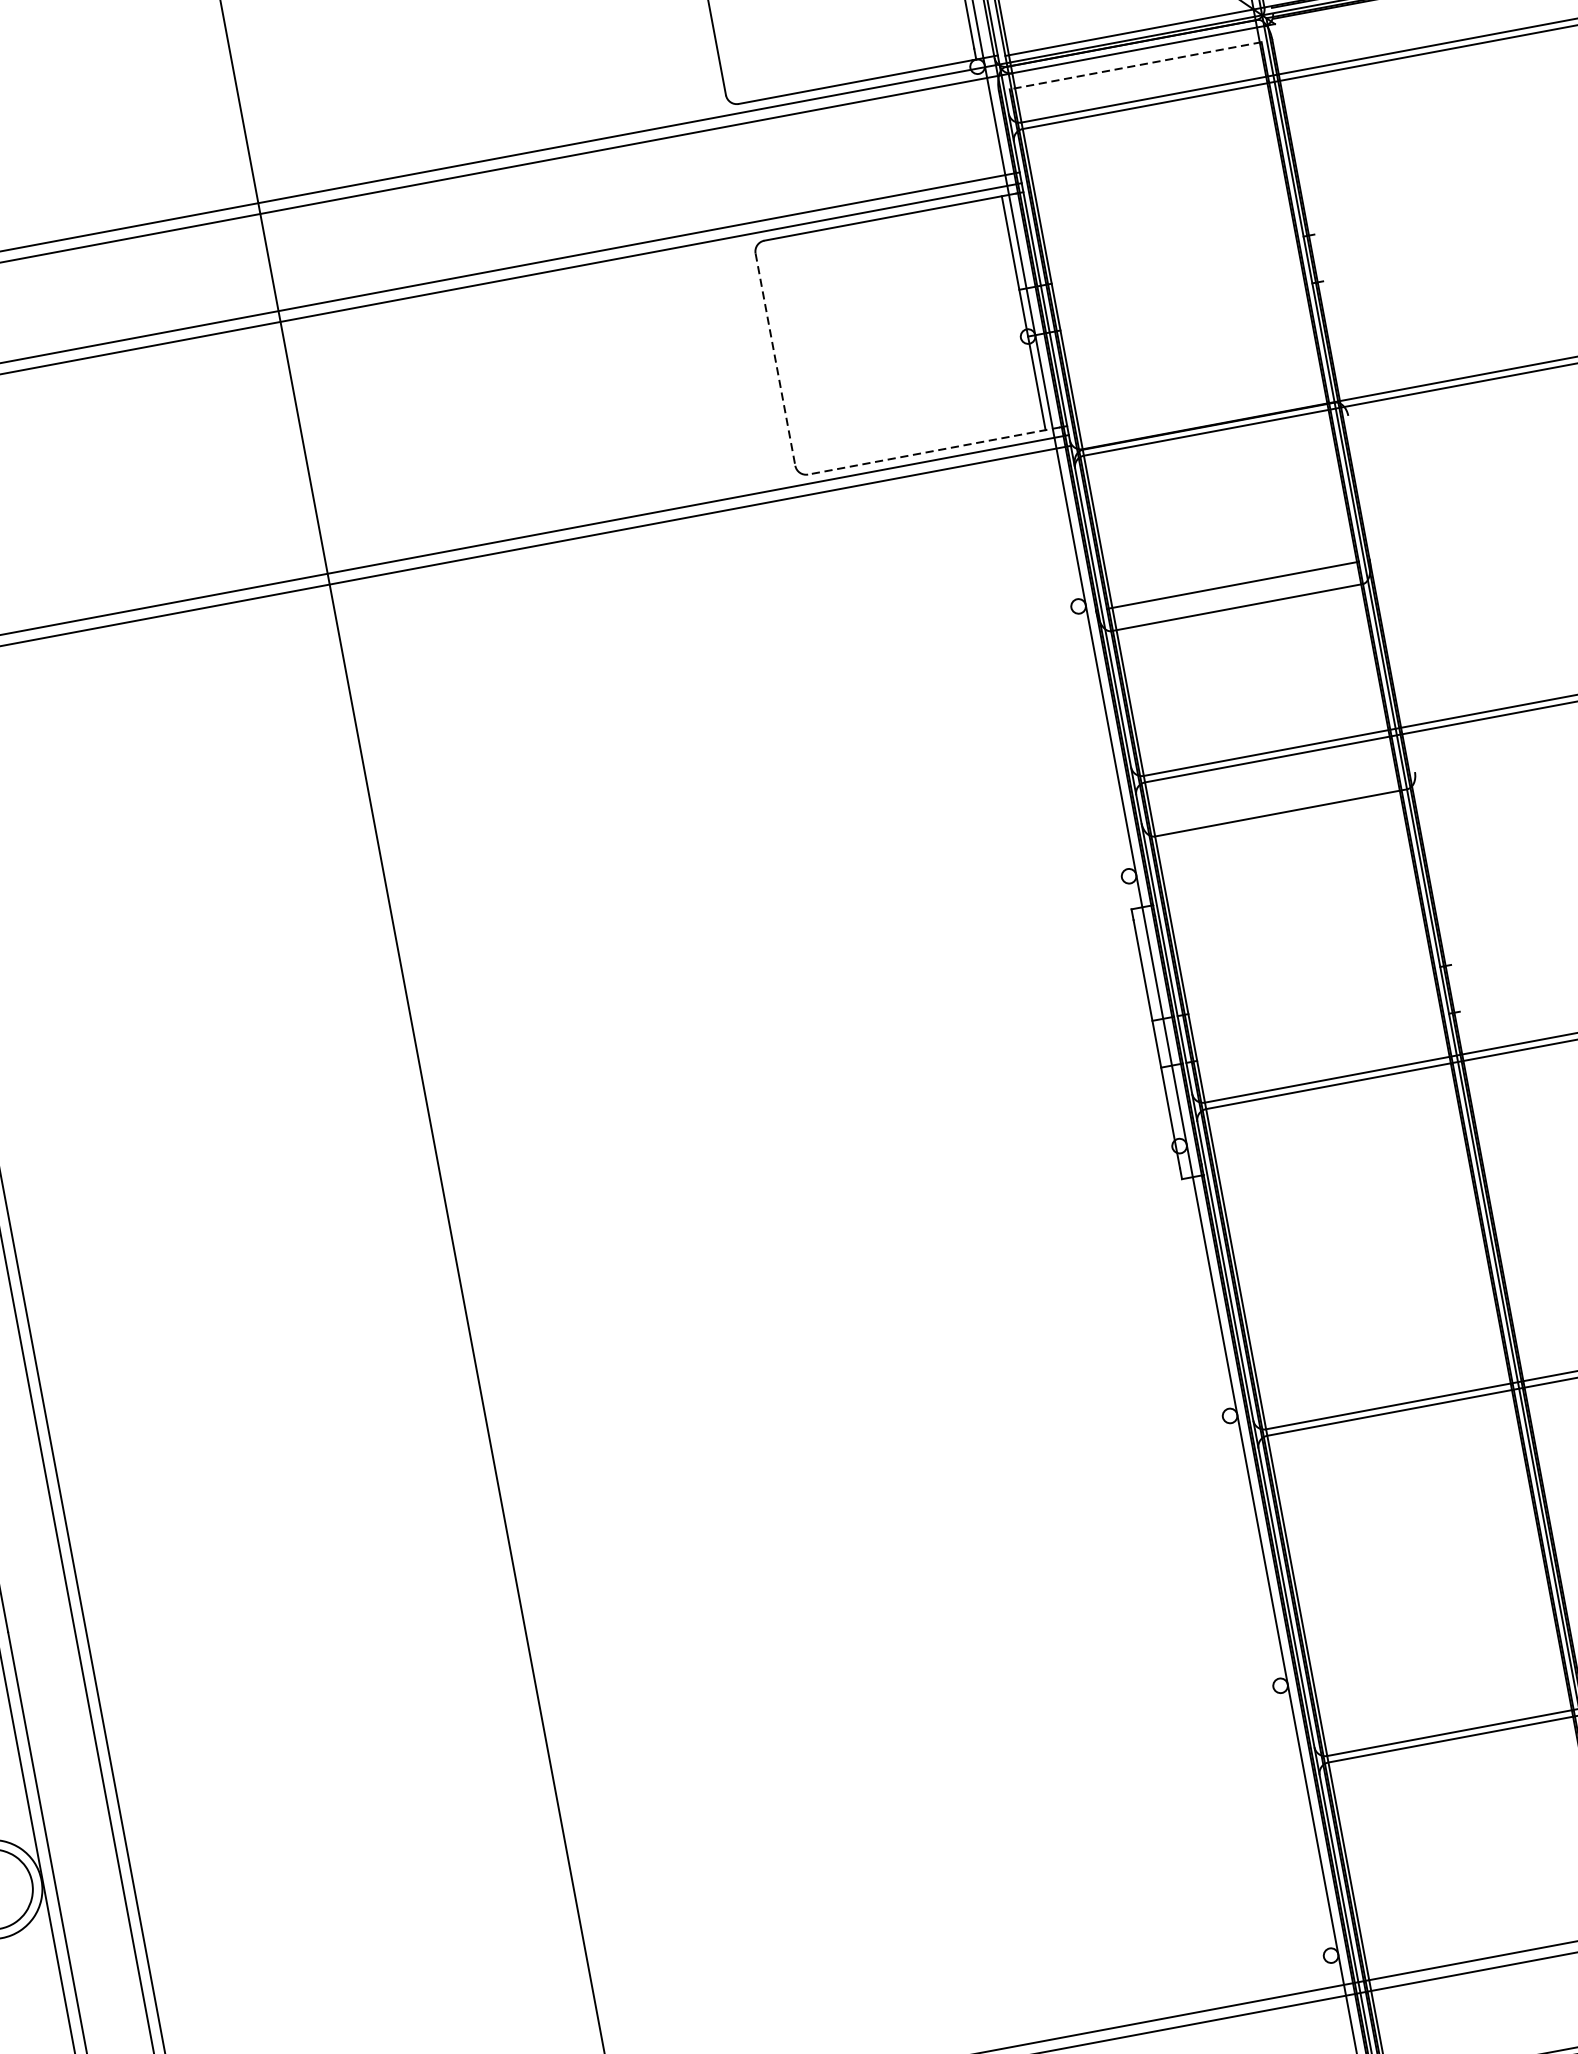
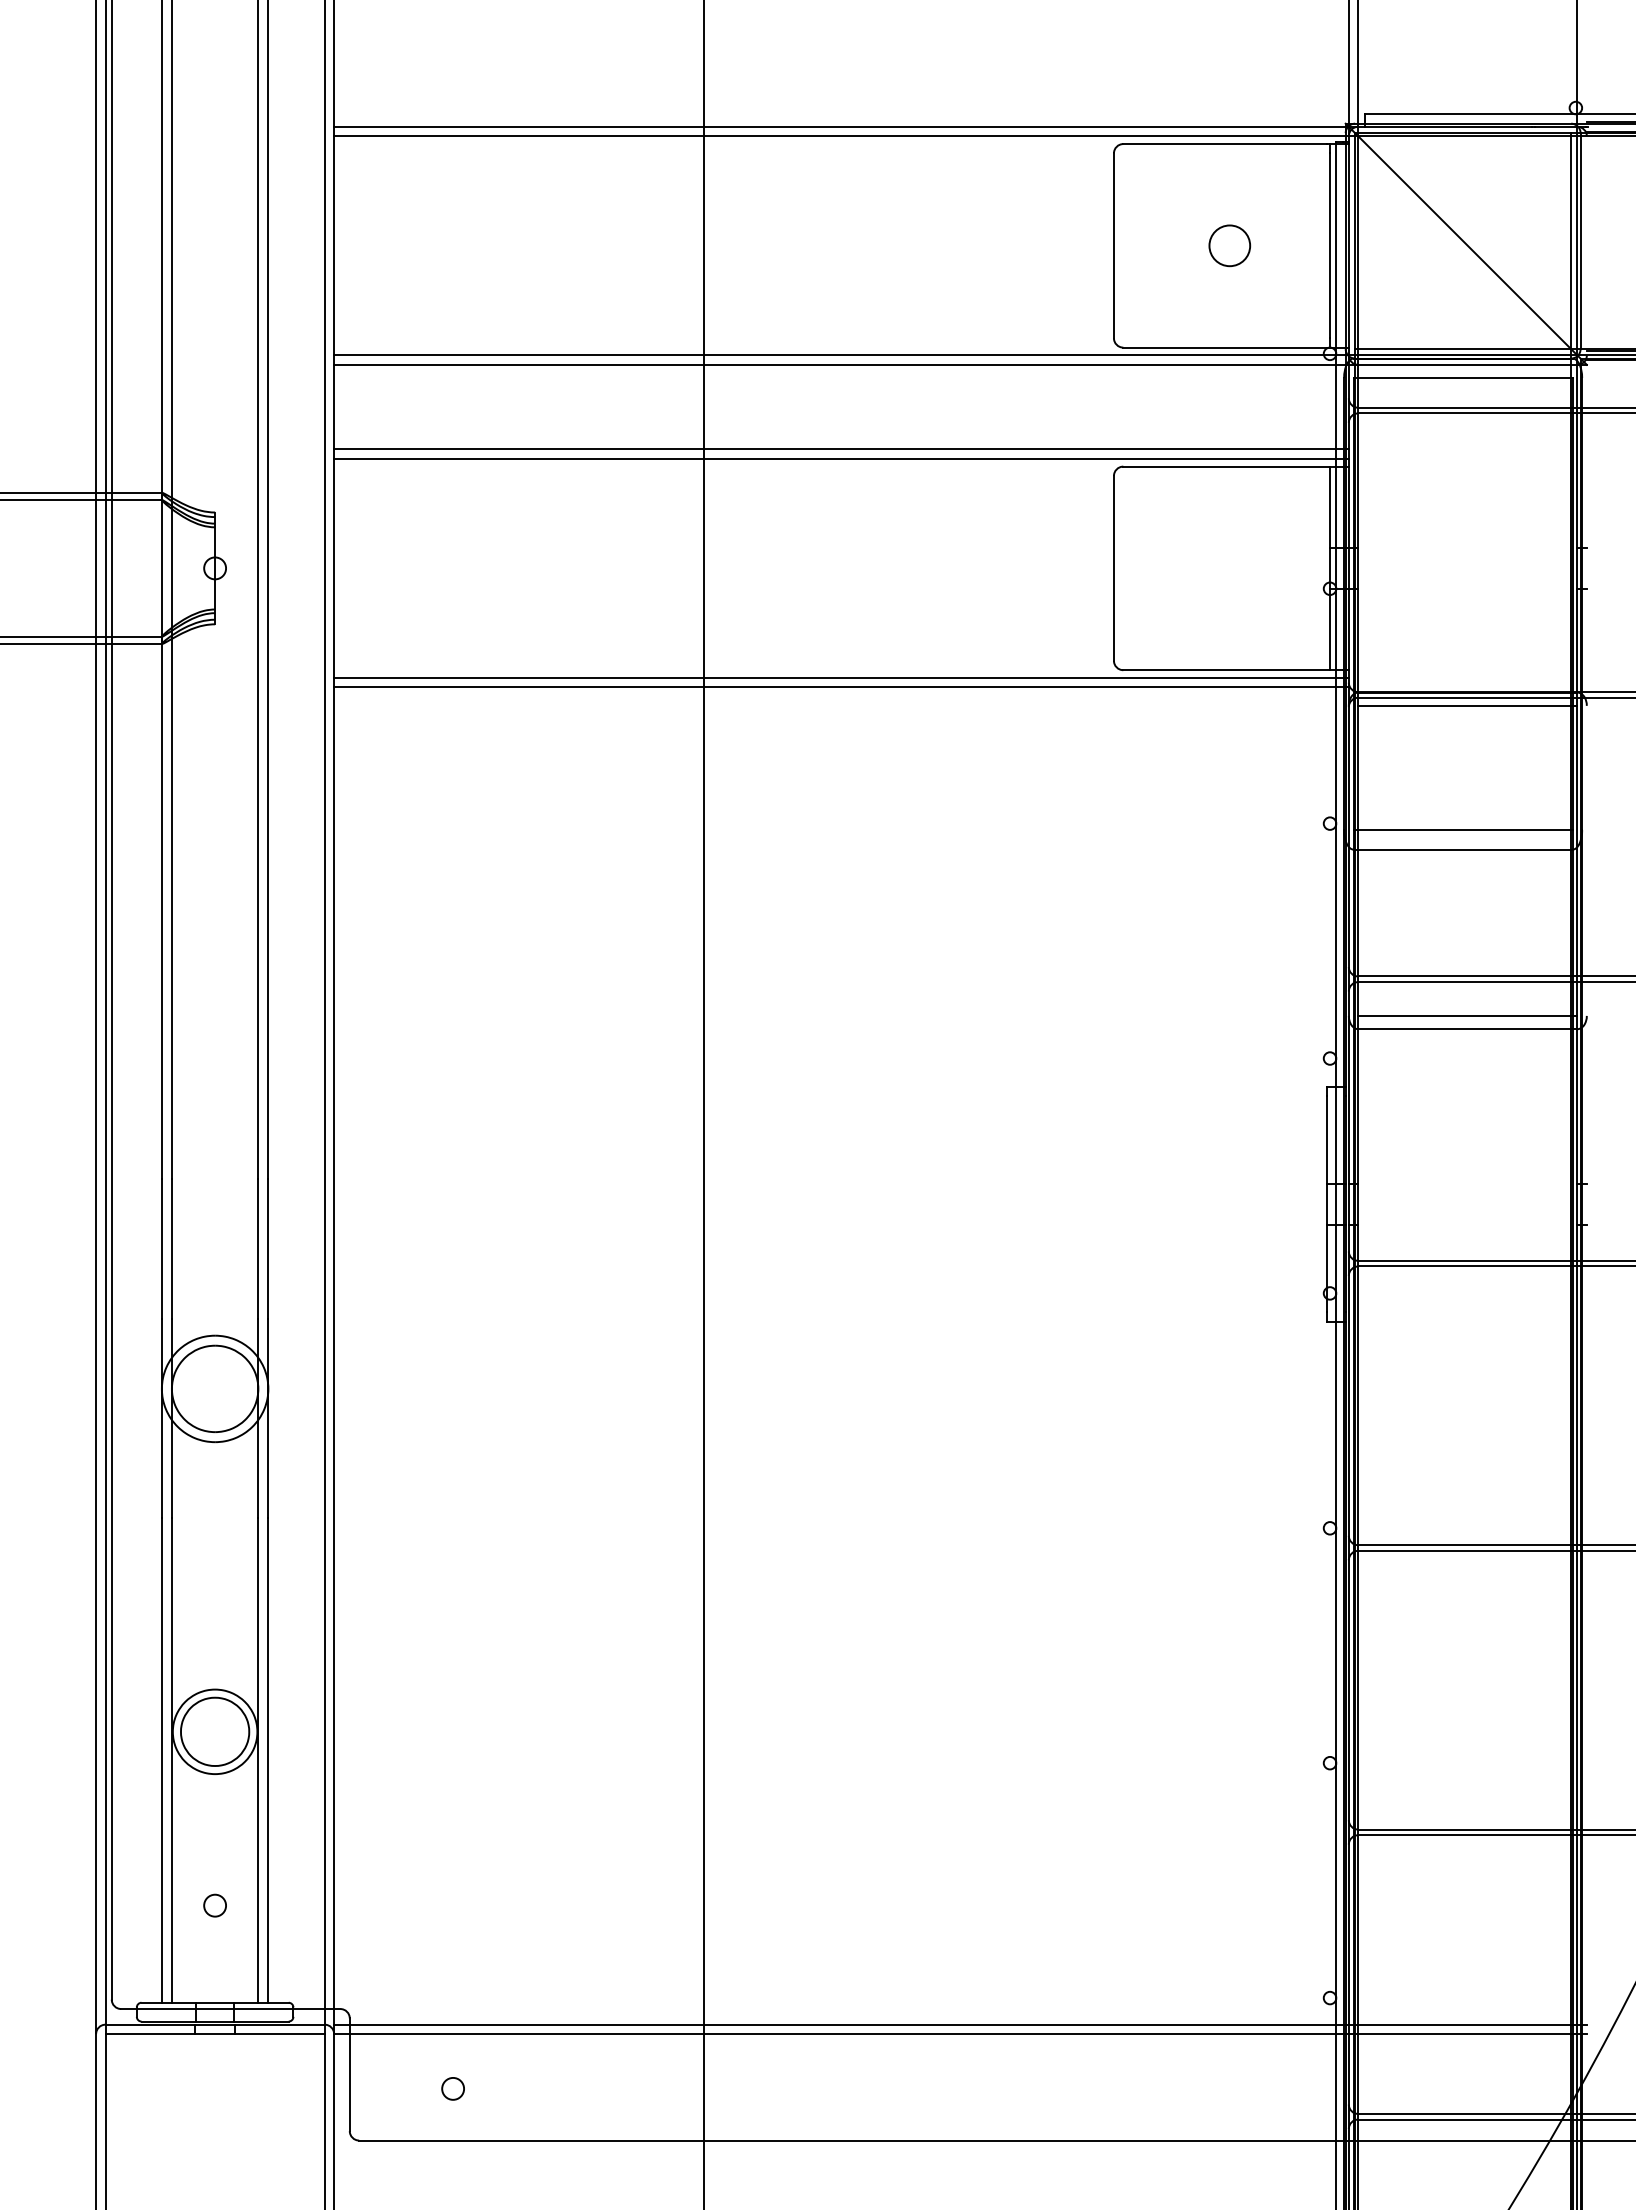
line: (1136, 65) -> (1463, 377), dashed -> solid
line: (774, 359) -> (1113, 568), dashed -> solid
line: (1211, 441) -> (1467, 705), added
line: (933, 451) -> (1232, 670), dashed -> solid
line: (1277, 797) -> (1467, 1015), added

